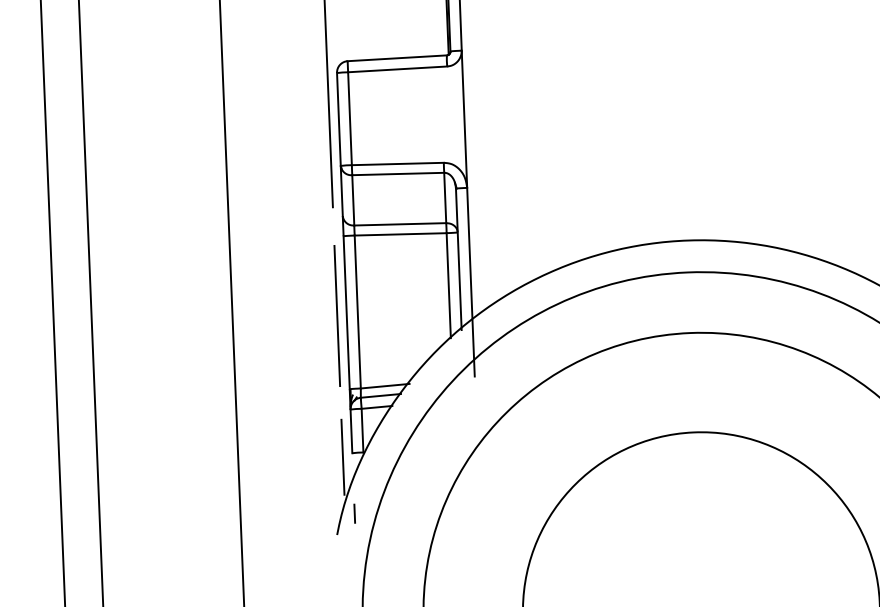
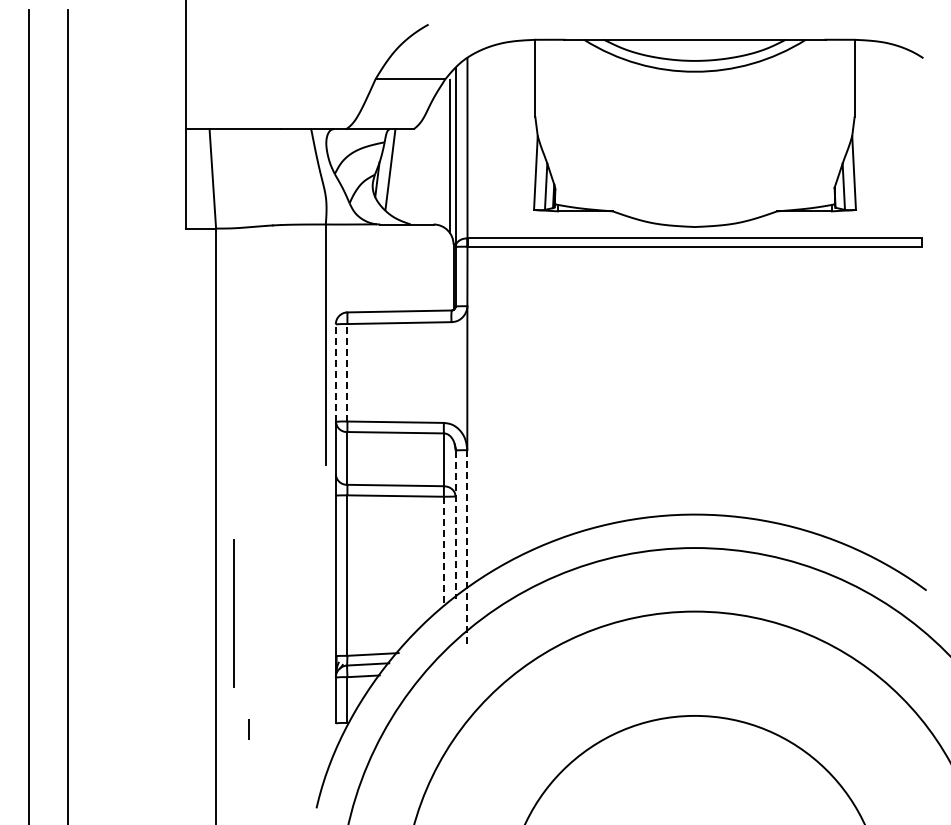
line: (350, 118) -> (347, 372), solid -> dashed
line: (338, 119) -> (335, 373), solid -> dashed
line: (458, 260) -> (455, 525), solid -> dashed
line: (471, 282) -> (467, 549), solid -> dashed
line: (448, 286) -> (443, 552), solid -> dashed
line: (336, 315) -> (233, 613), moved
line: (342, 456) -> (325, 726), removed
line: (354, 513) -> (248, 729), moved

